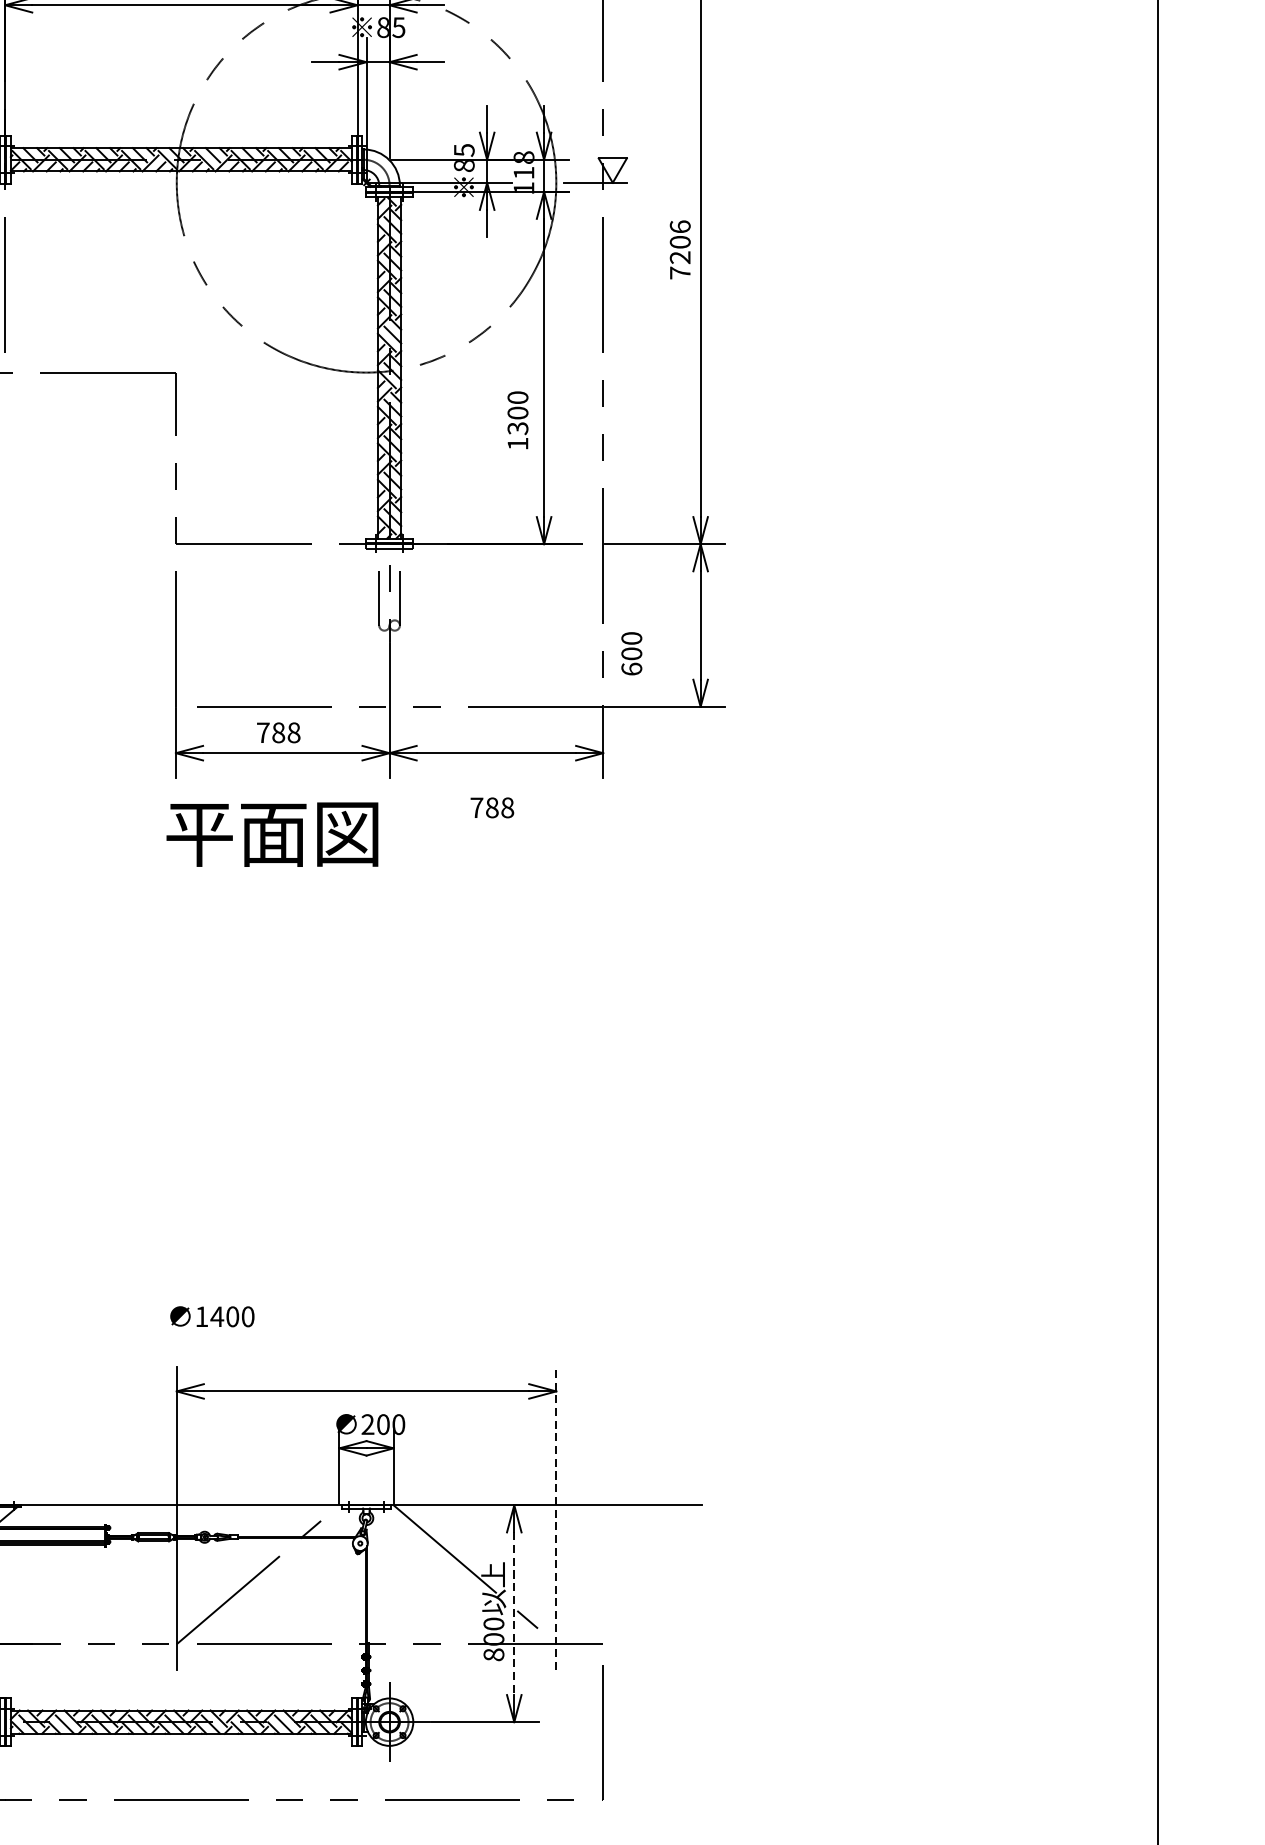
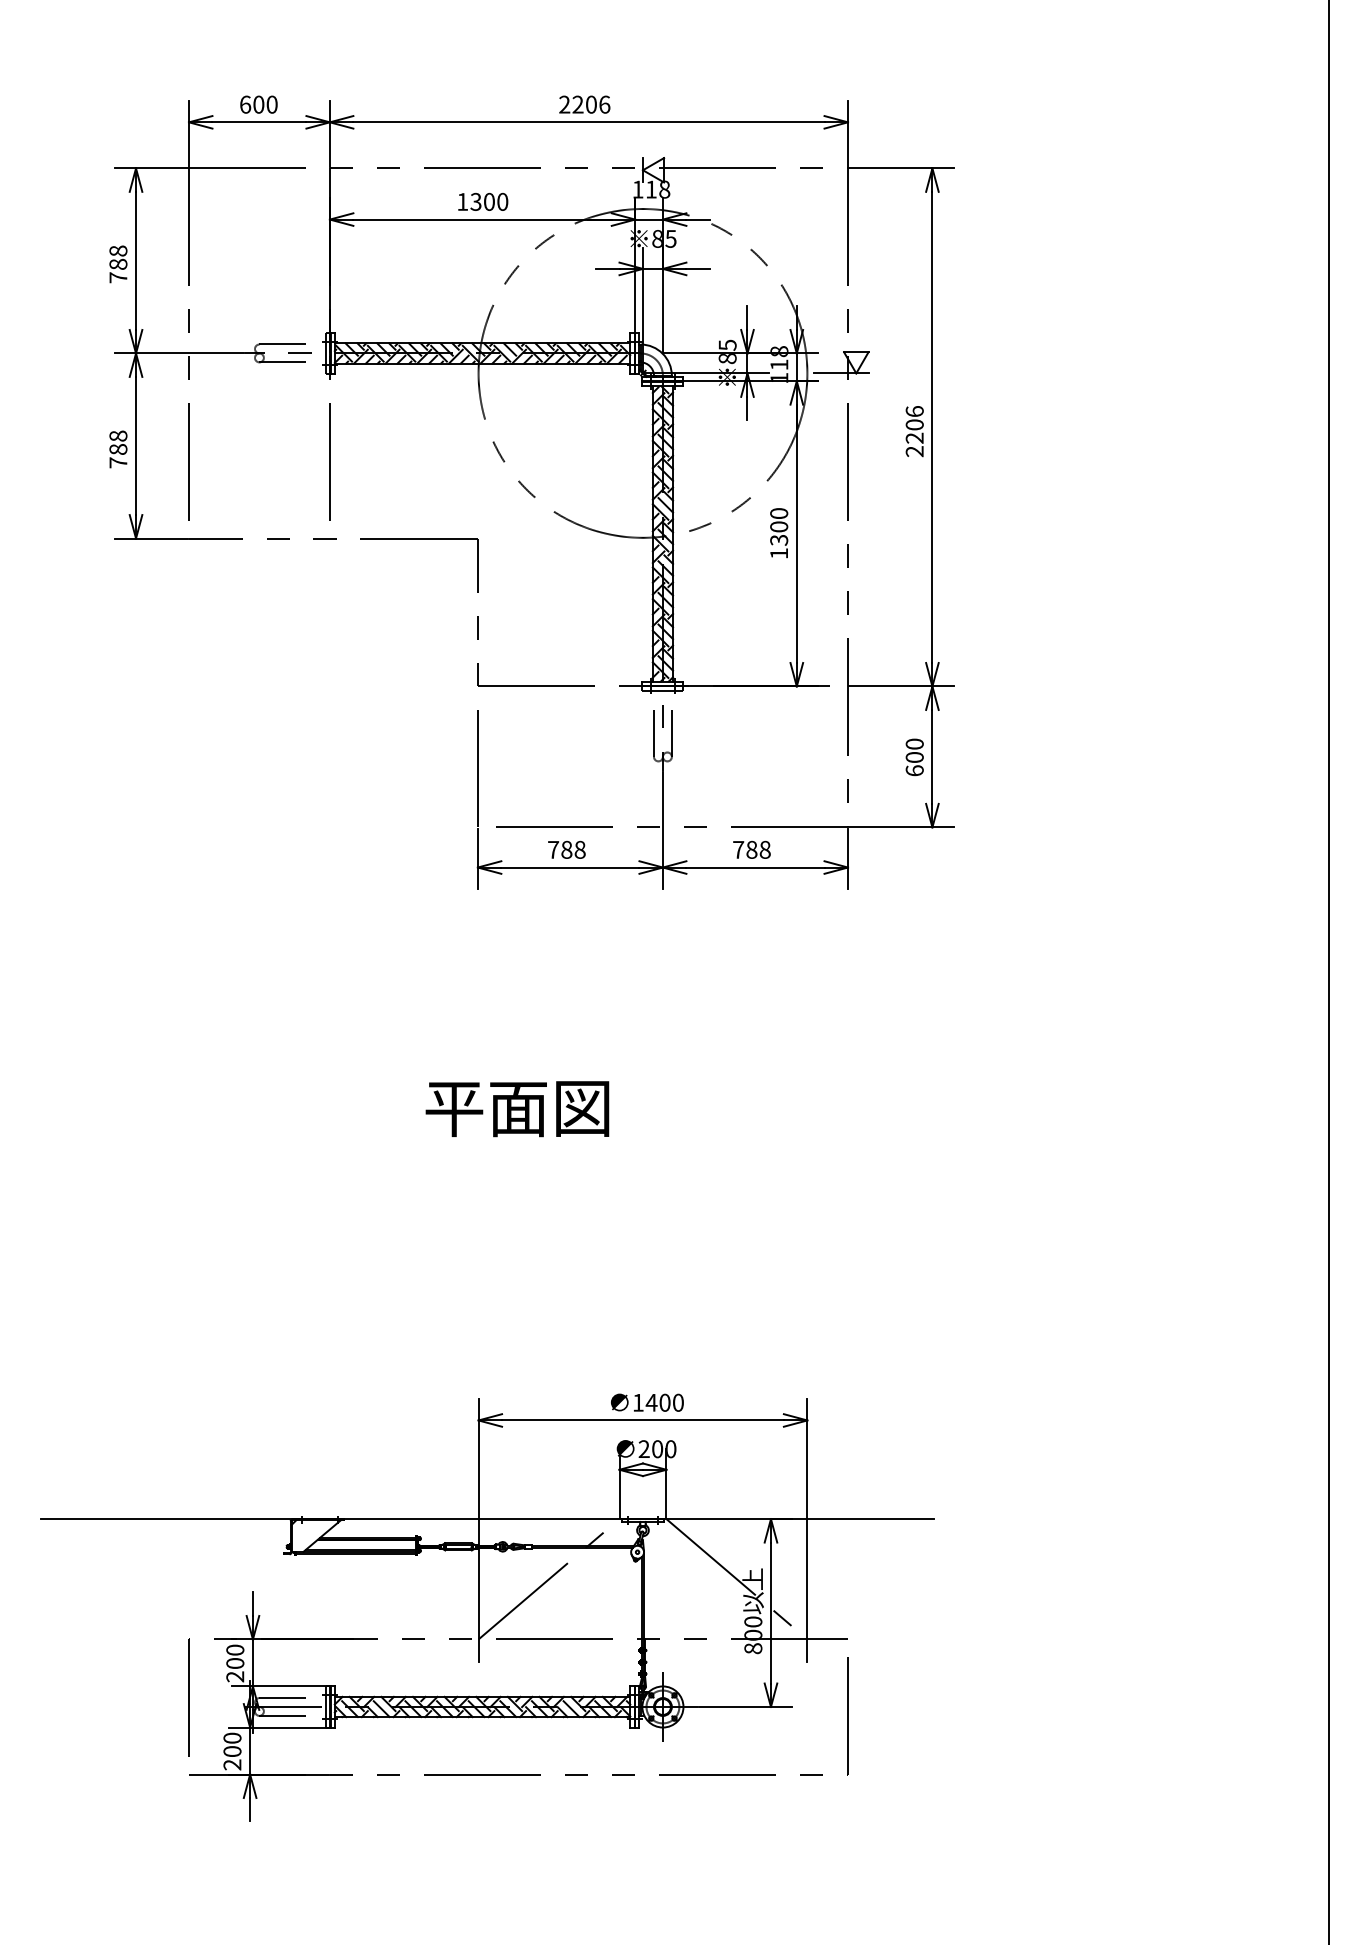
text: (679, 272) -> (914, 451), 7206 -> 2206
text: (518, 420) -> (779, 533), moved
text: (631, 653) -> (914, 757), moved
text: (491, 807) -> (751, 849), moved
text: (272, 835) -> (517, 1109), moved
text: (212, 1316) -> (647, 1402), moved
line: (556, 1518) -> (807, 1530), dashed -> solid
line: (513, 1614) -> (770, 1613), dashed -> solid

